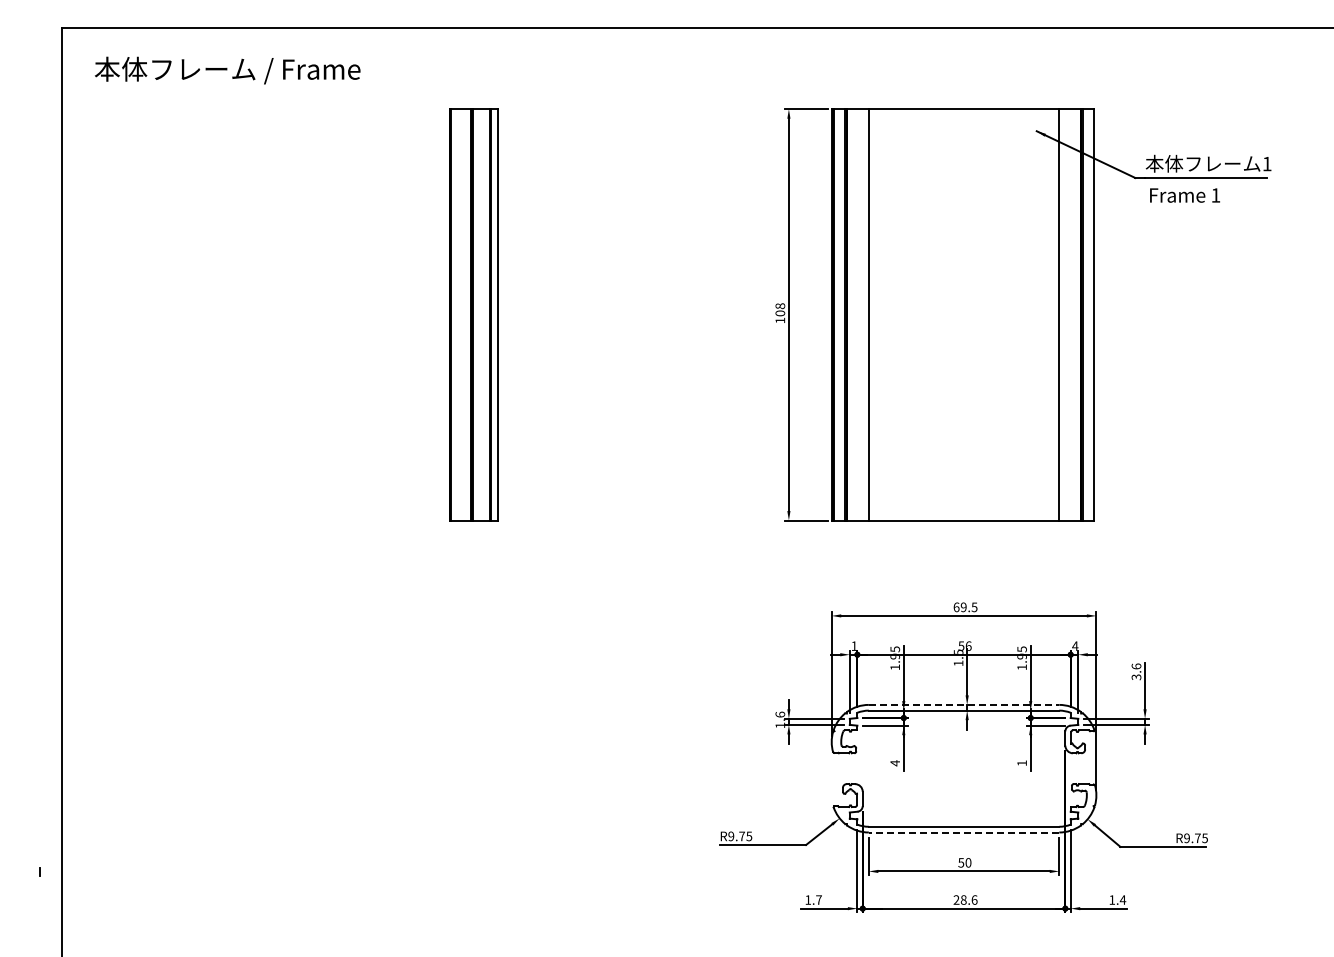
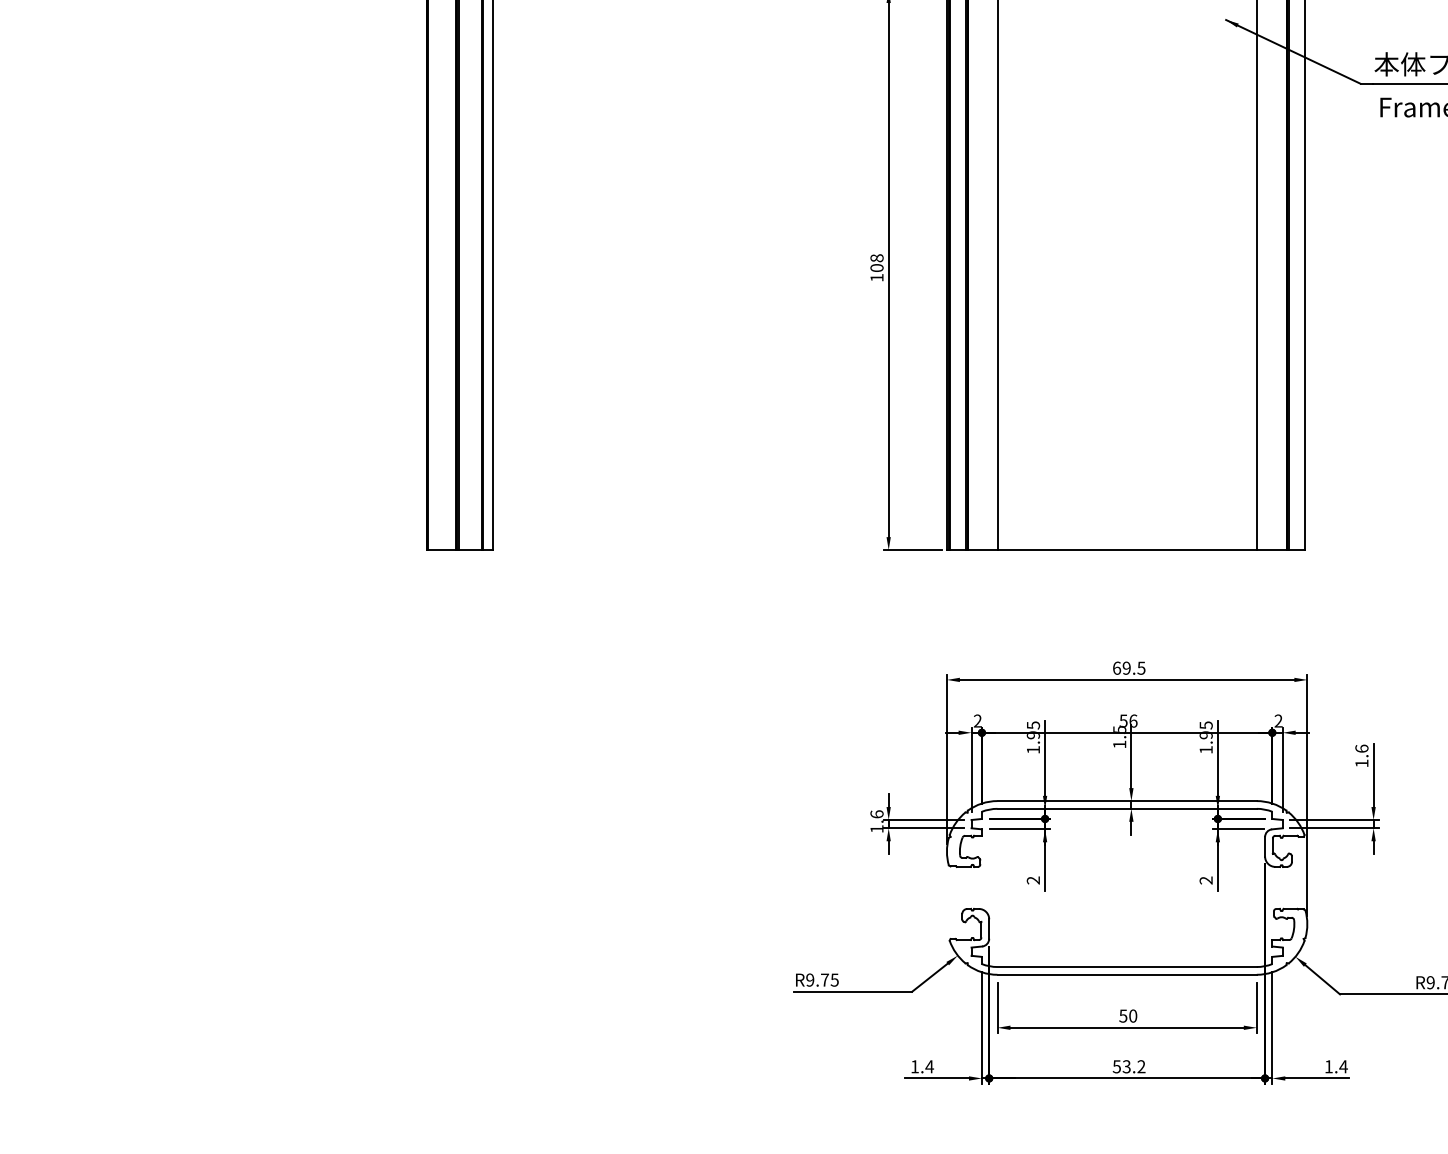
text: (853, 645) -> (976, 720), 1 -> 2
text: (1075, 645) -> (1278, 720), 4 -> 2
text: (1136, 677) -> (1361, 763), 3.6 -> 1.6
line: (964, 704) -> (1127, 800), dashed -> solid
text: (894, 763) -> (1032, 880), 4 -> 2
text: (1021, 763) -> (1205, 880), 1 -> 2
line: (963, 832) -> (1126, 974), dashed -> solid
text: (818, 899) -> (928, 1066), 1.7 -> 1.4
text: (965, 899) -> (1129, 1066), 28.6 -> 53.2

